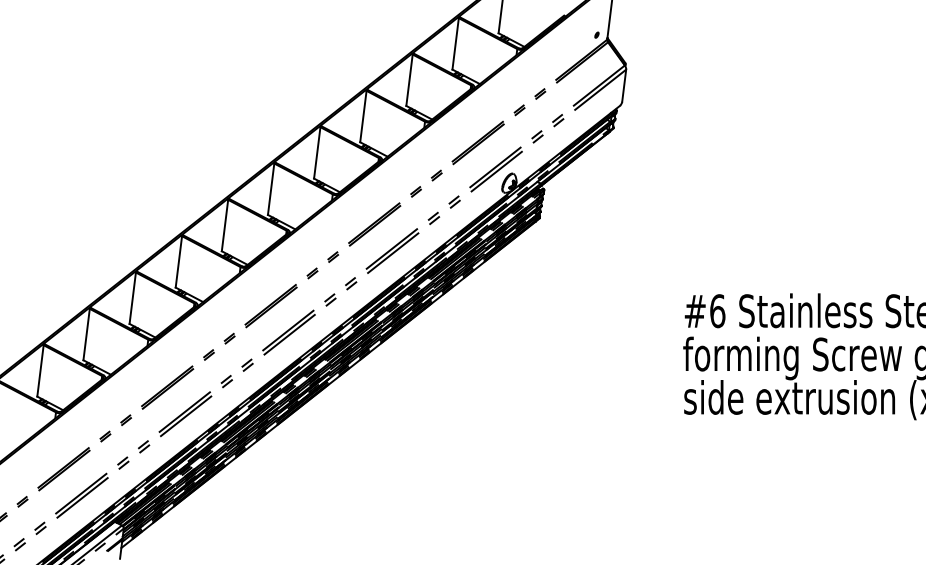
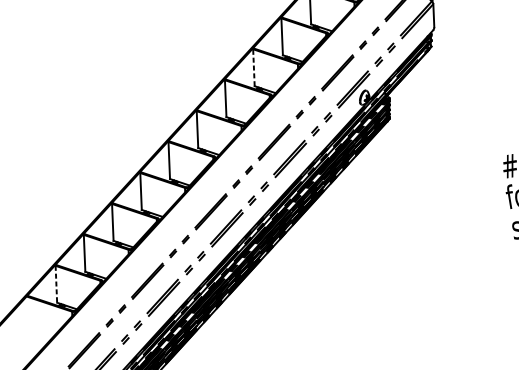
line: (363, 116) -> (253, 67), solid -> dashed
line: (40, 370) -> (56, 284), solid -> dashed

